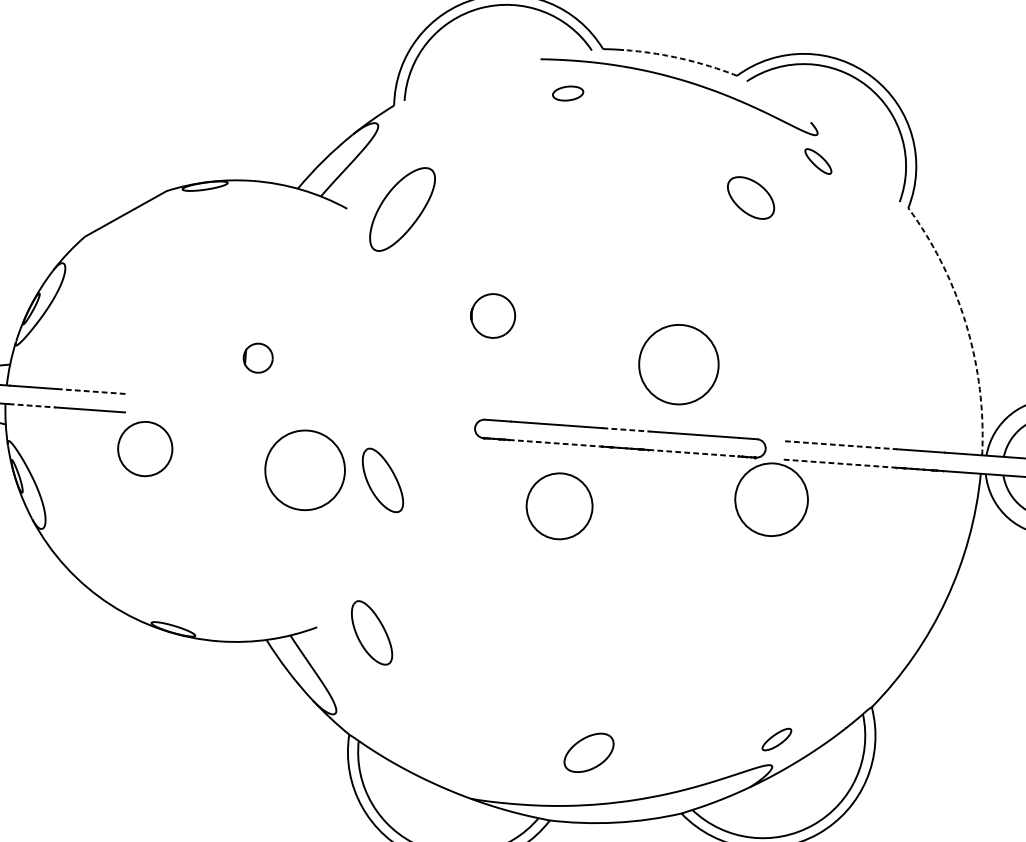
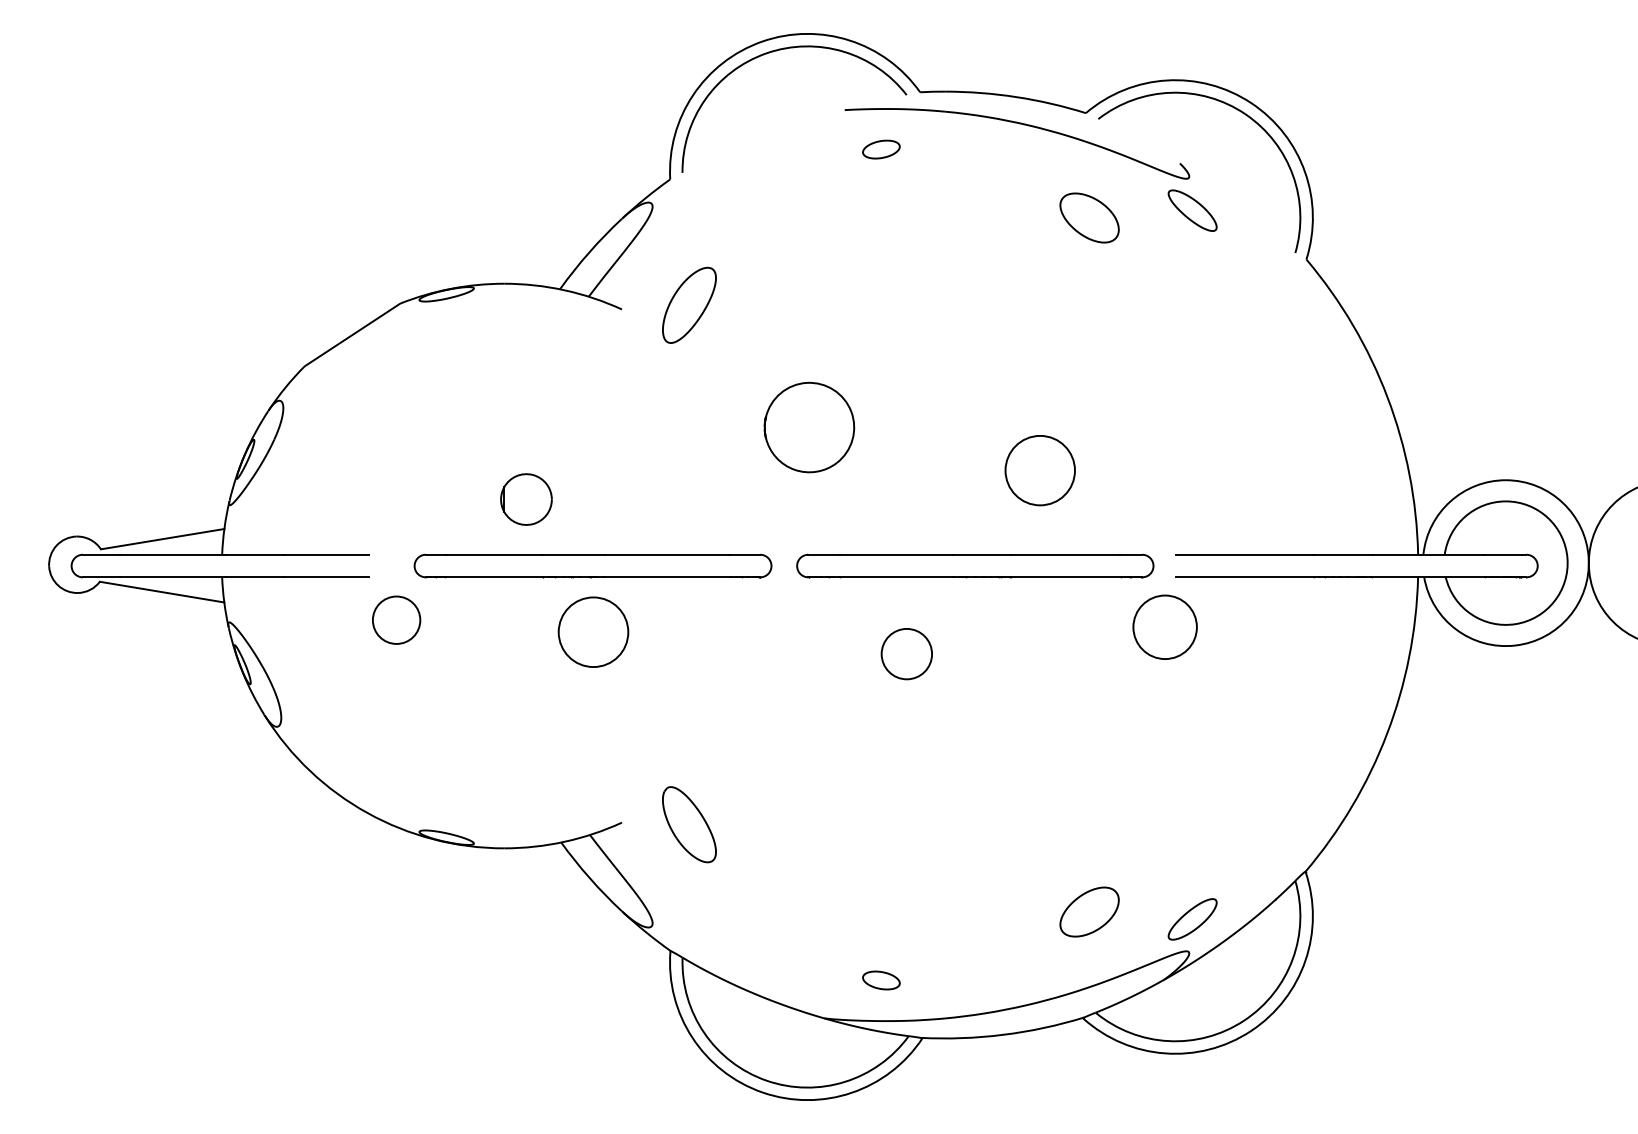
arc: (681, 58) -> (1016, 97), dashed -> solid
part: (818, 161) -> (1192, 210), size x1.43
part: (750, 197) -> (1089, 217), moved
part: (402, 208) -> (689, 304), size x0.71
part: (493, 316) -> (809, 427), size x1.67
arc: (966, 325) -> (1387, 397), dashed -> solid
part: (258, 358) -> (526, 499), size x1.43
circle: (678, 364) -> (1039, 470), size x0.71
line: (91, 391) -> (326, 554), dashed -> solid
line: (31, 405) -> (254, 577), dashed -> solid
part: (308, 415) -> (592, 565), added
line: (626, 429) -> (982, 554), dashed -> solid
line: (555, 443) -> (896, 577), dashed -> solid
line: (841, 445) -> (1245, 554), dashed -> solid
circle: (145, 448) -> (396, 619), size x0.71
line: (694, 453) -> (1066, 577), dashed -> solid
line: (840, 463) -> (1245, 577), dashed -> solid
circle: (305, 470) -> (593, 632), size x0.71
part: (383, 480) -> (689, 637), removed
circle: (771, 499) -> (1164, 627), size x0.71
circle: (559, 506) -> (906, 654), size x0.62
part: (776, 739) -> (1192, 919), size x1.43
part: (589, 752) -> (1089, 911), moved
part: (519, 771) -> (881, 980), added

